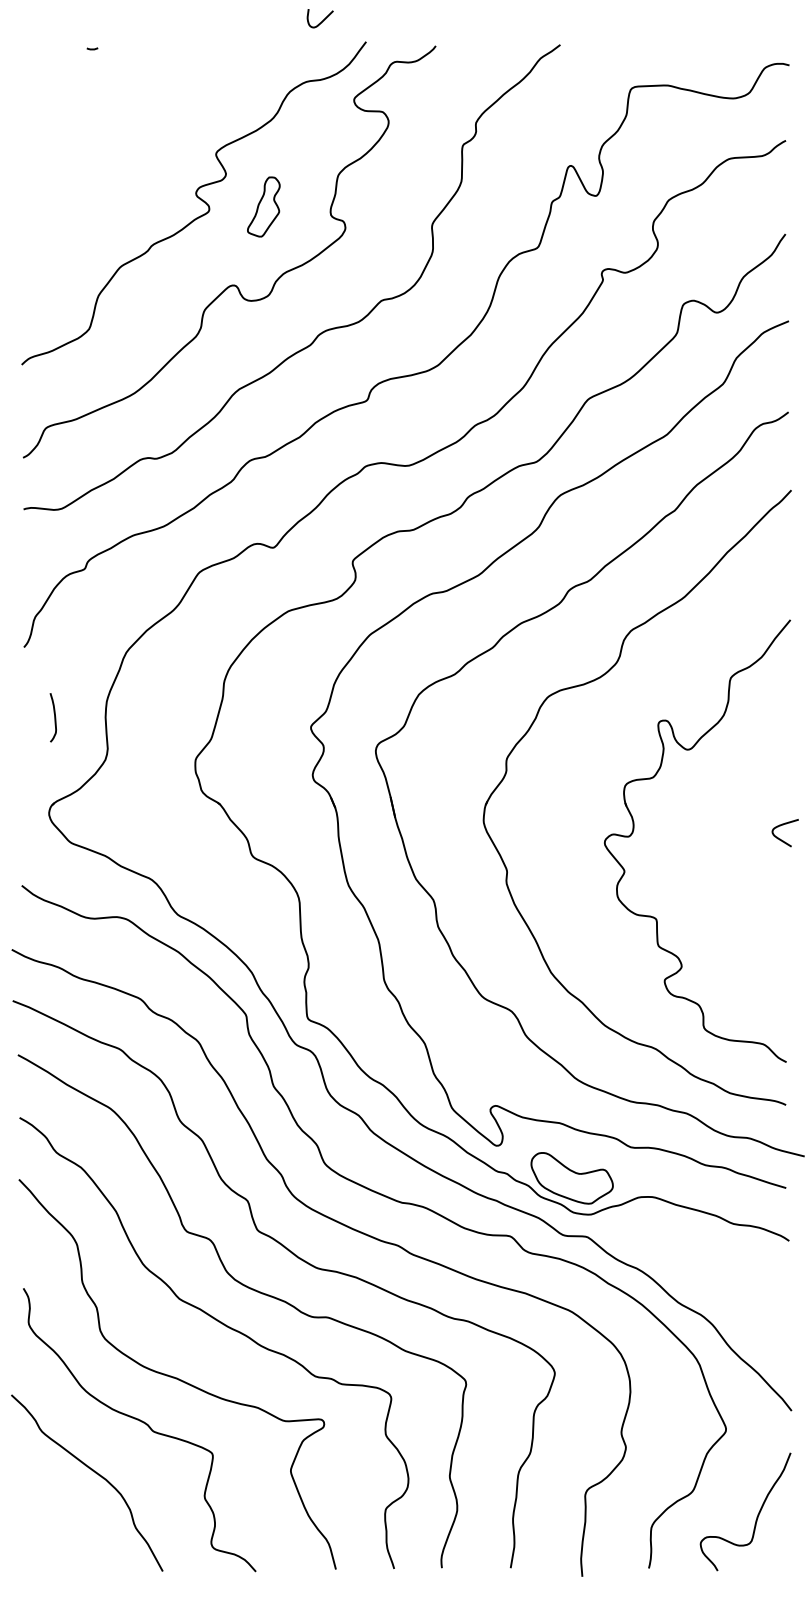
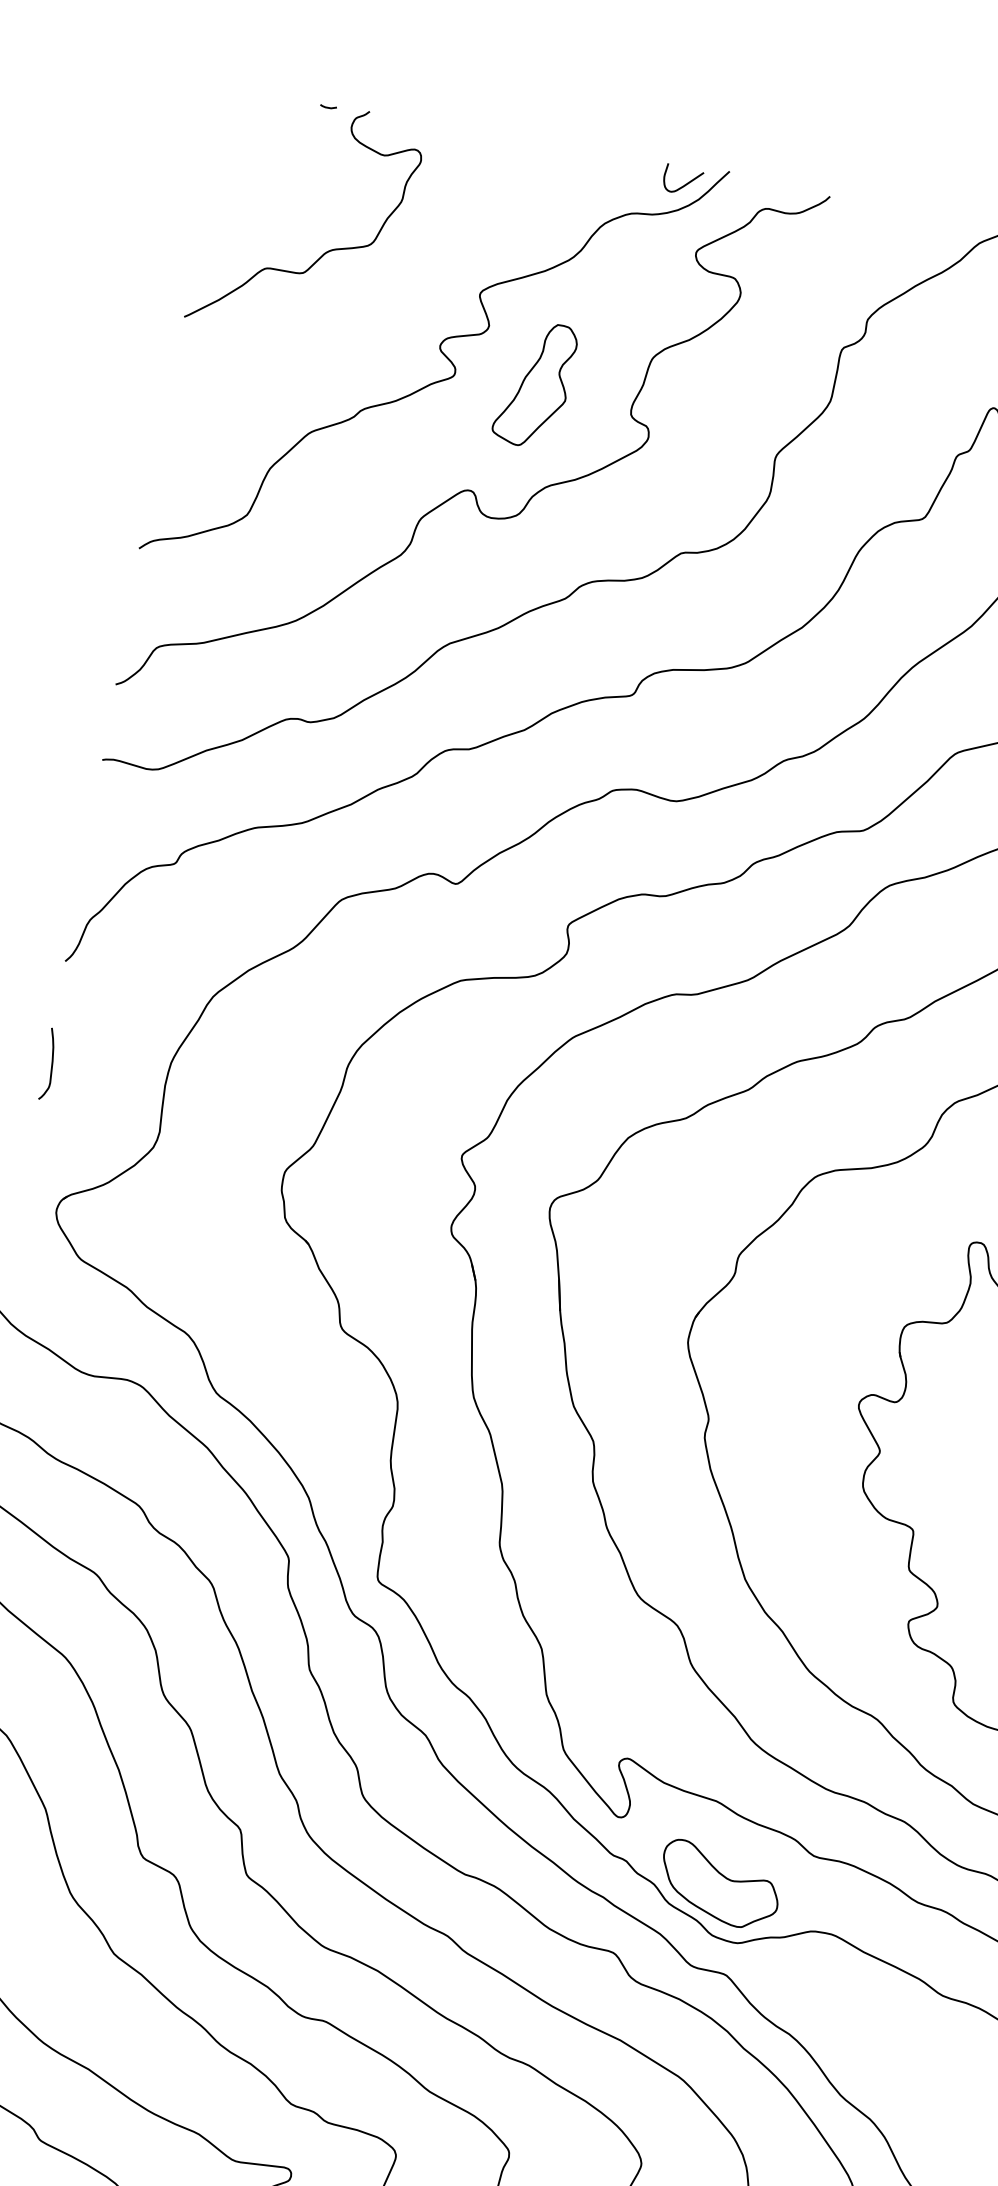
curve: (322, 20) -> (685, 183), moved
curve: (108, 144) -> (325, 250), added
part: (263, 206) -> (534, 383), size x1.43
curve: (54, 717) -> (51, 1064), moved

